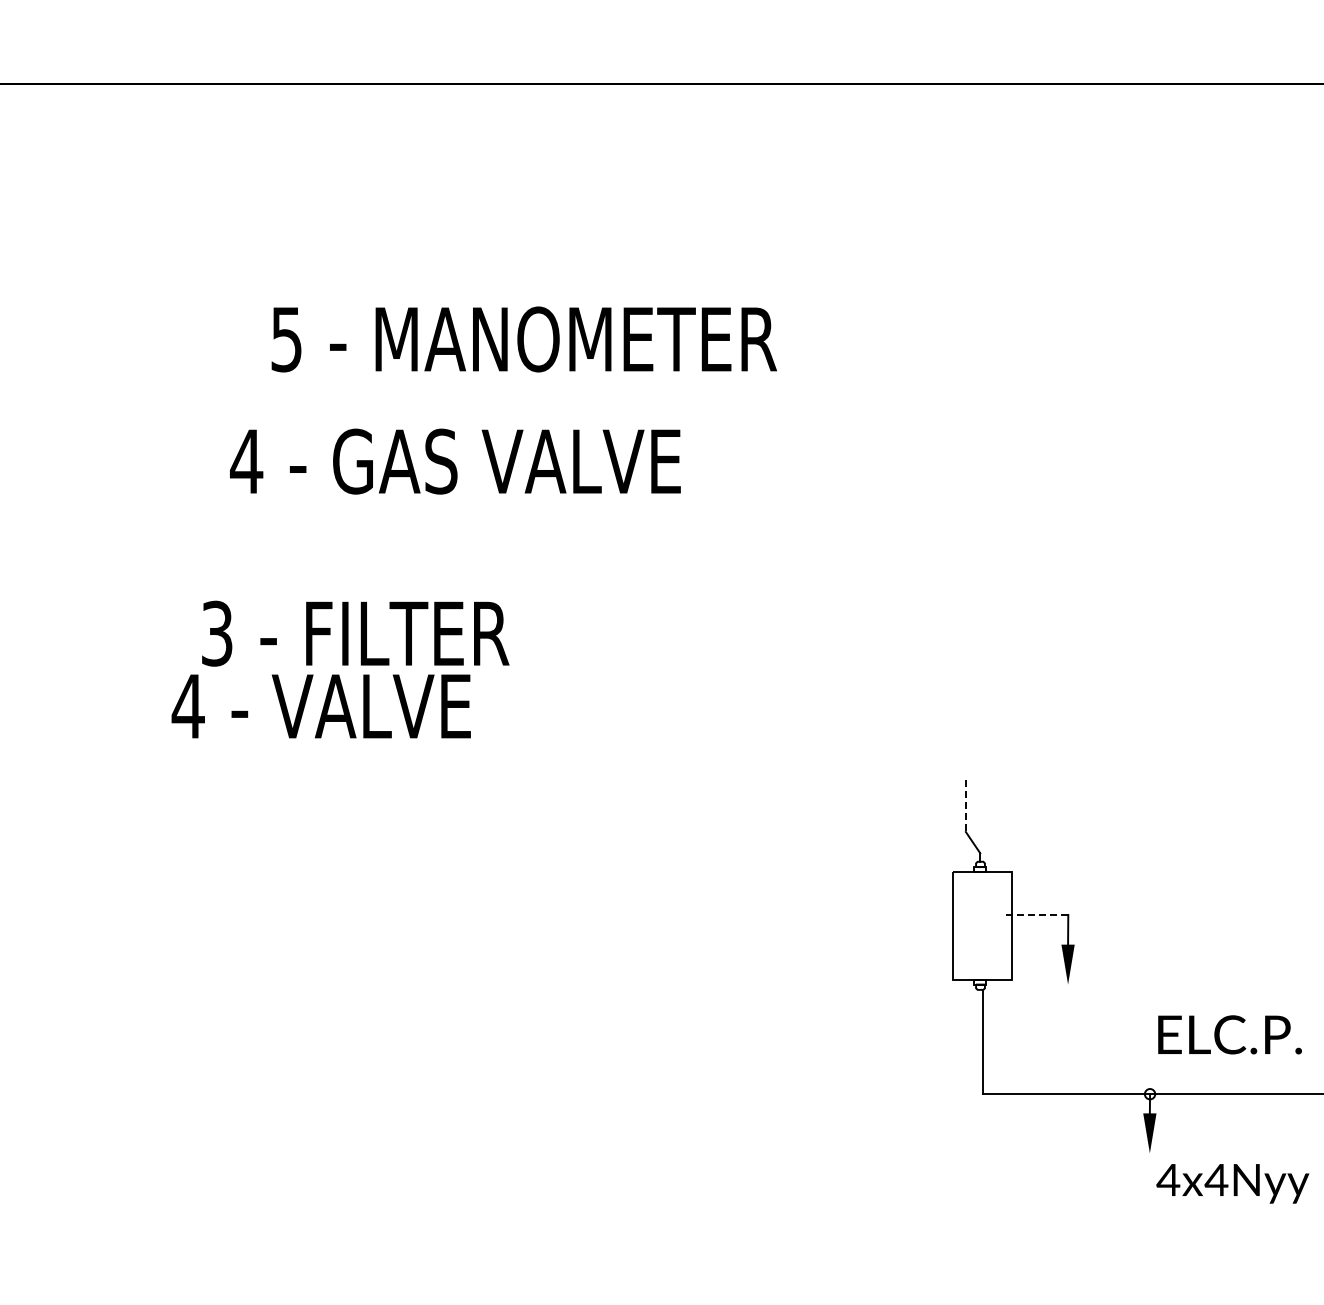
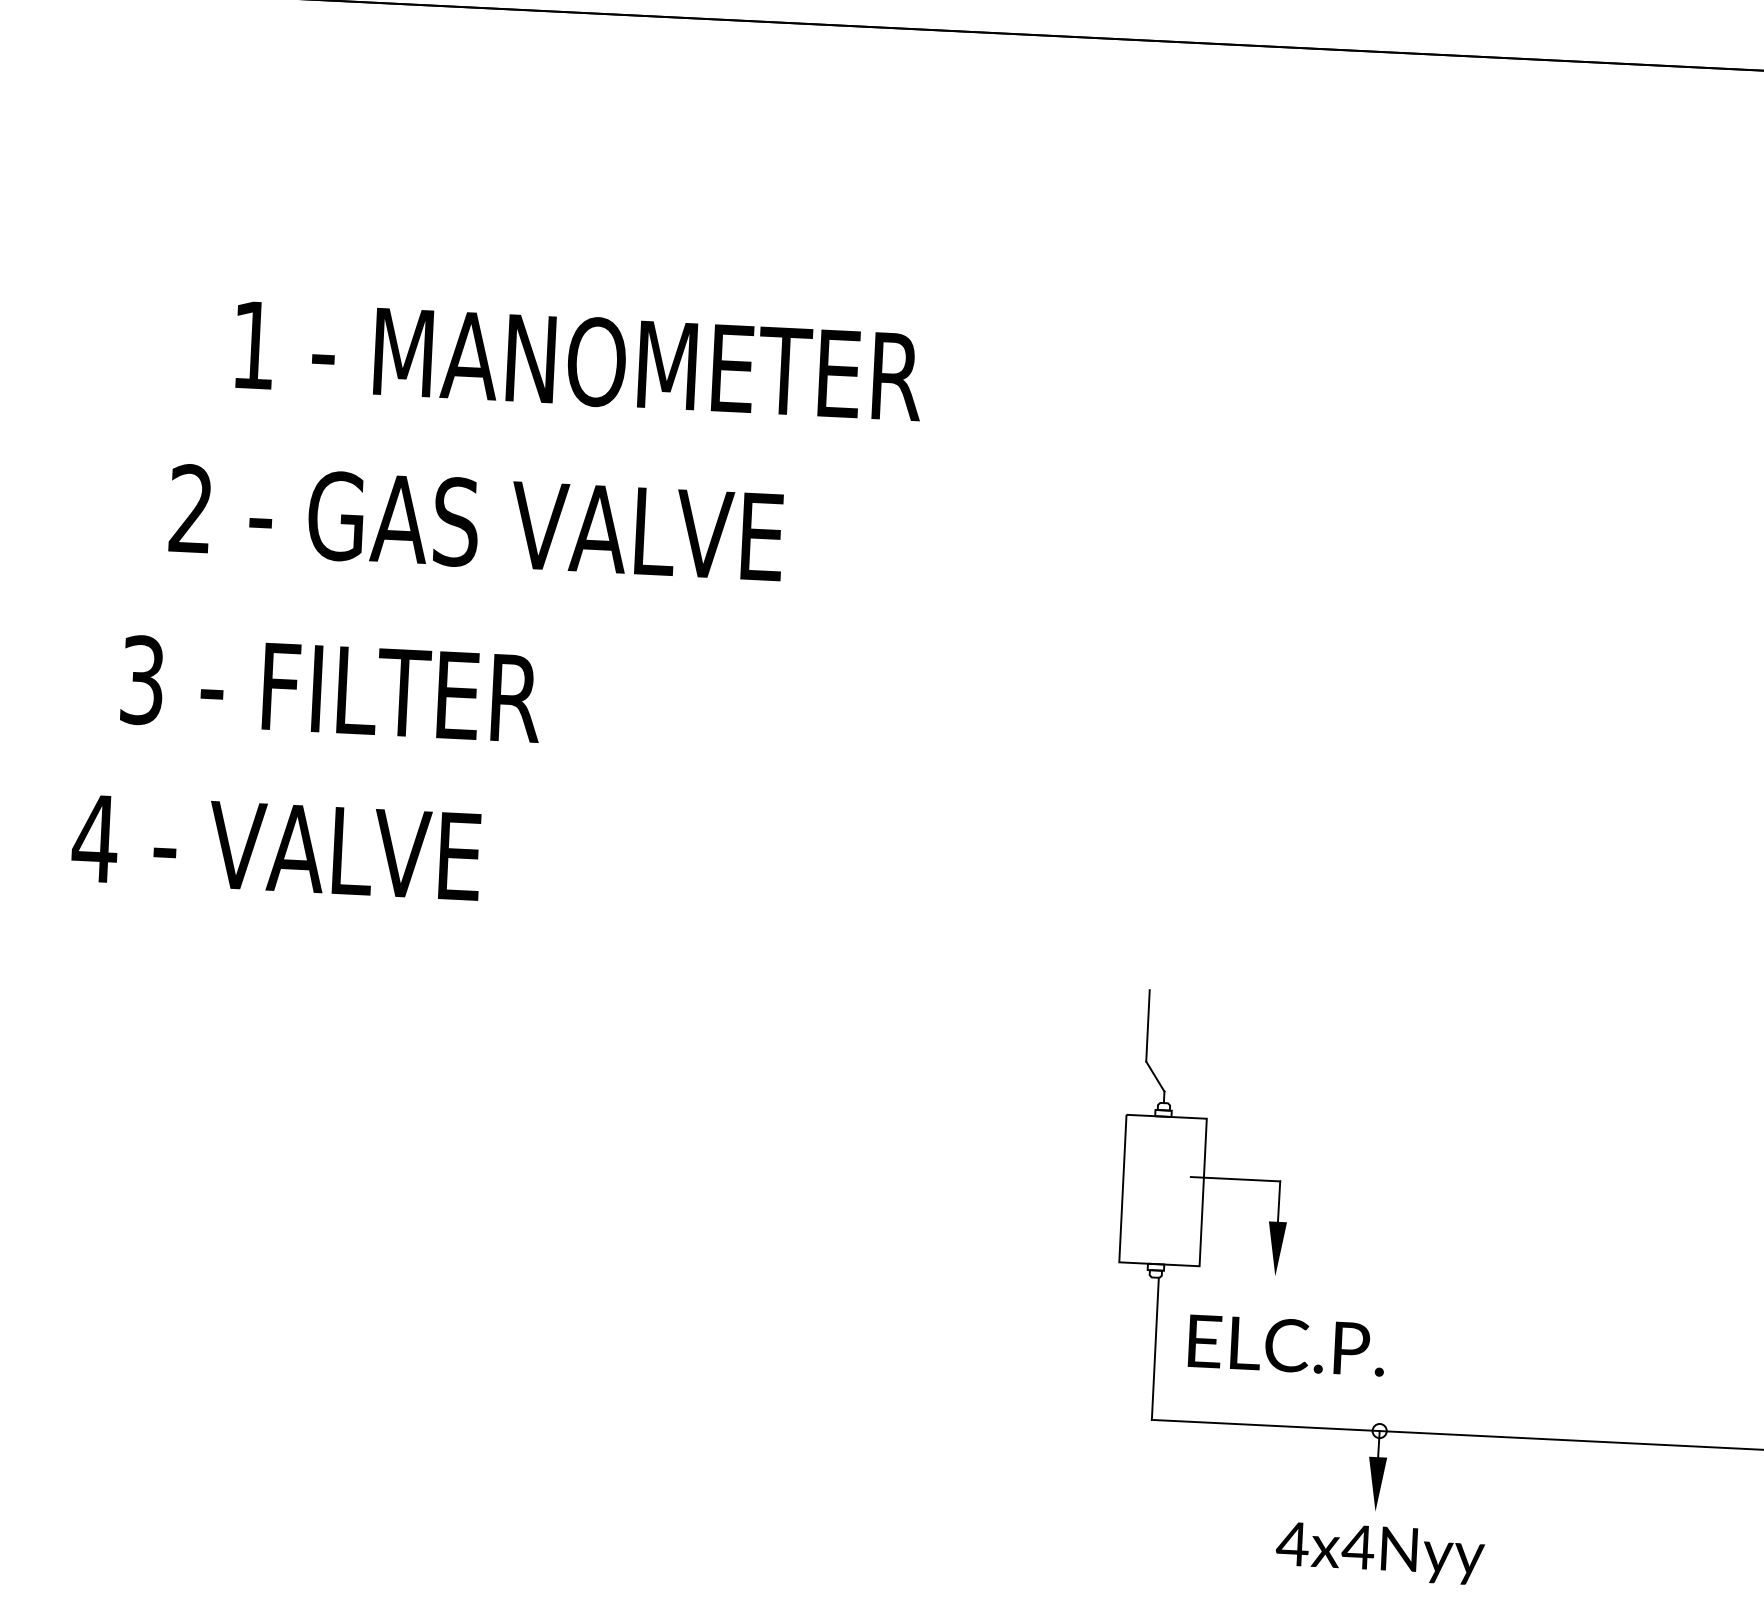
text: (286, 339) -> (253, 345), 5 -> 1
text: (246, 460) -> (190, 507), 4 -> 2
text: (355, 633) -> (330, 689), moved
line: (965, 806) -> (1147, 1026), dashed -> solid
line: (1035, 914) -> (1235, 1178), dashed -> solid
text: (1229, 1034) -> (1286, 1344), moved
text: (1232, 1183) -> (1379, 1553), moved

